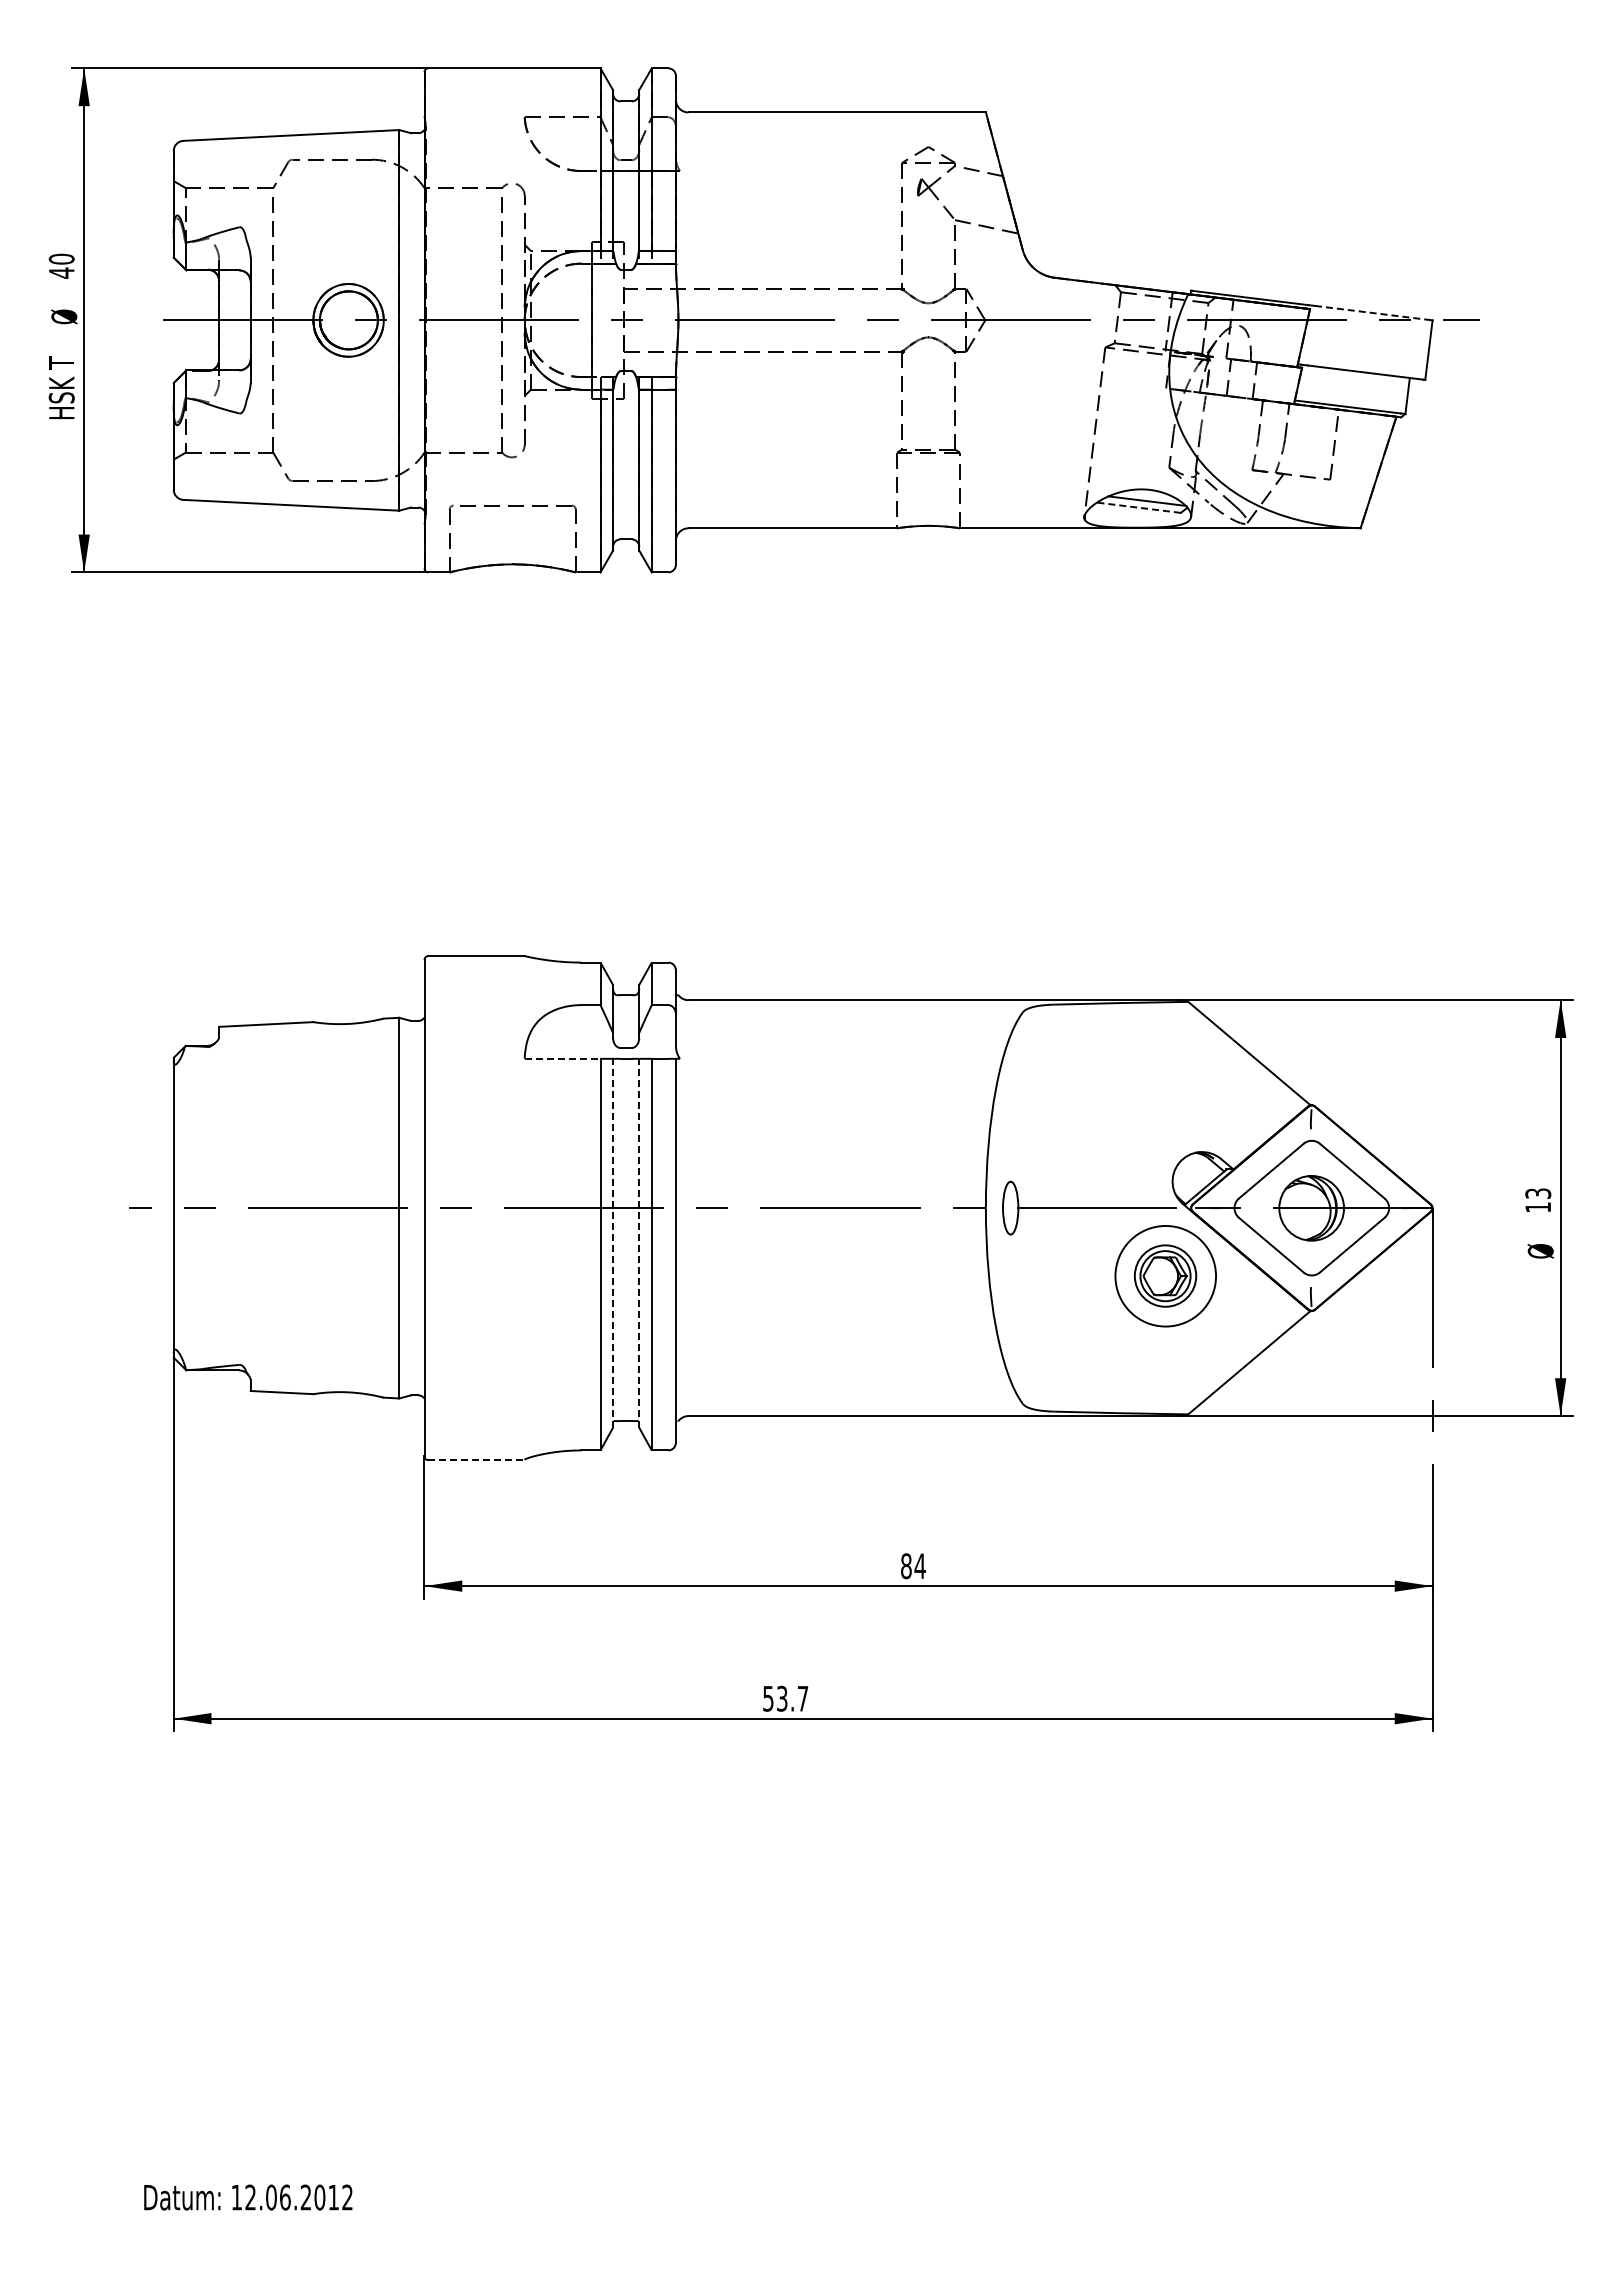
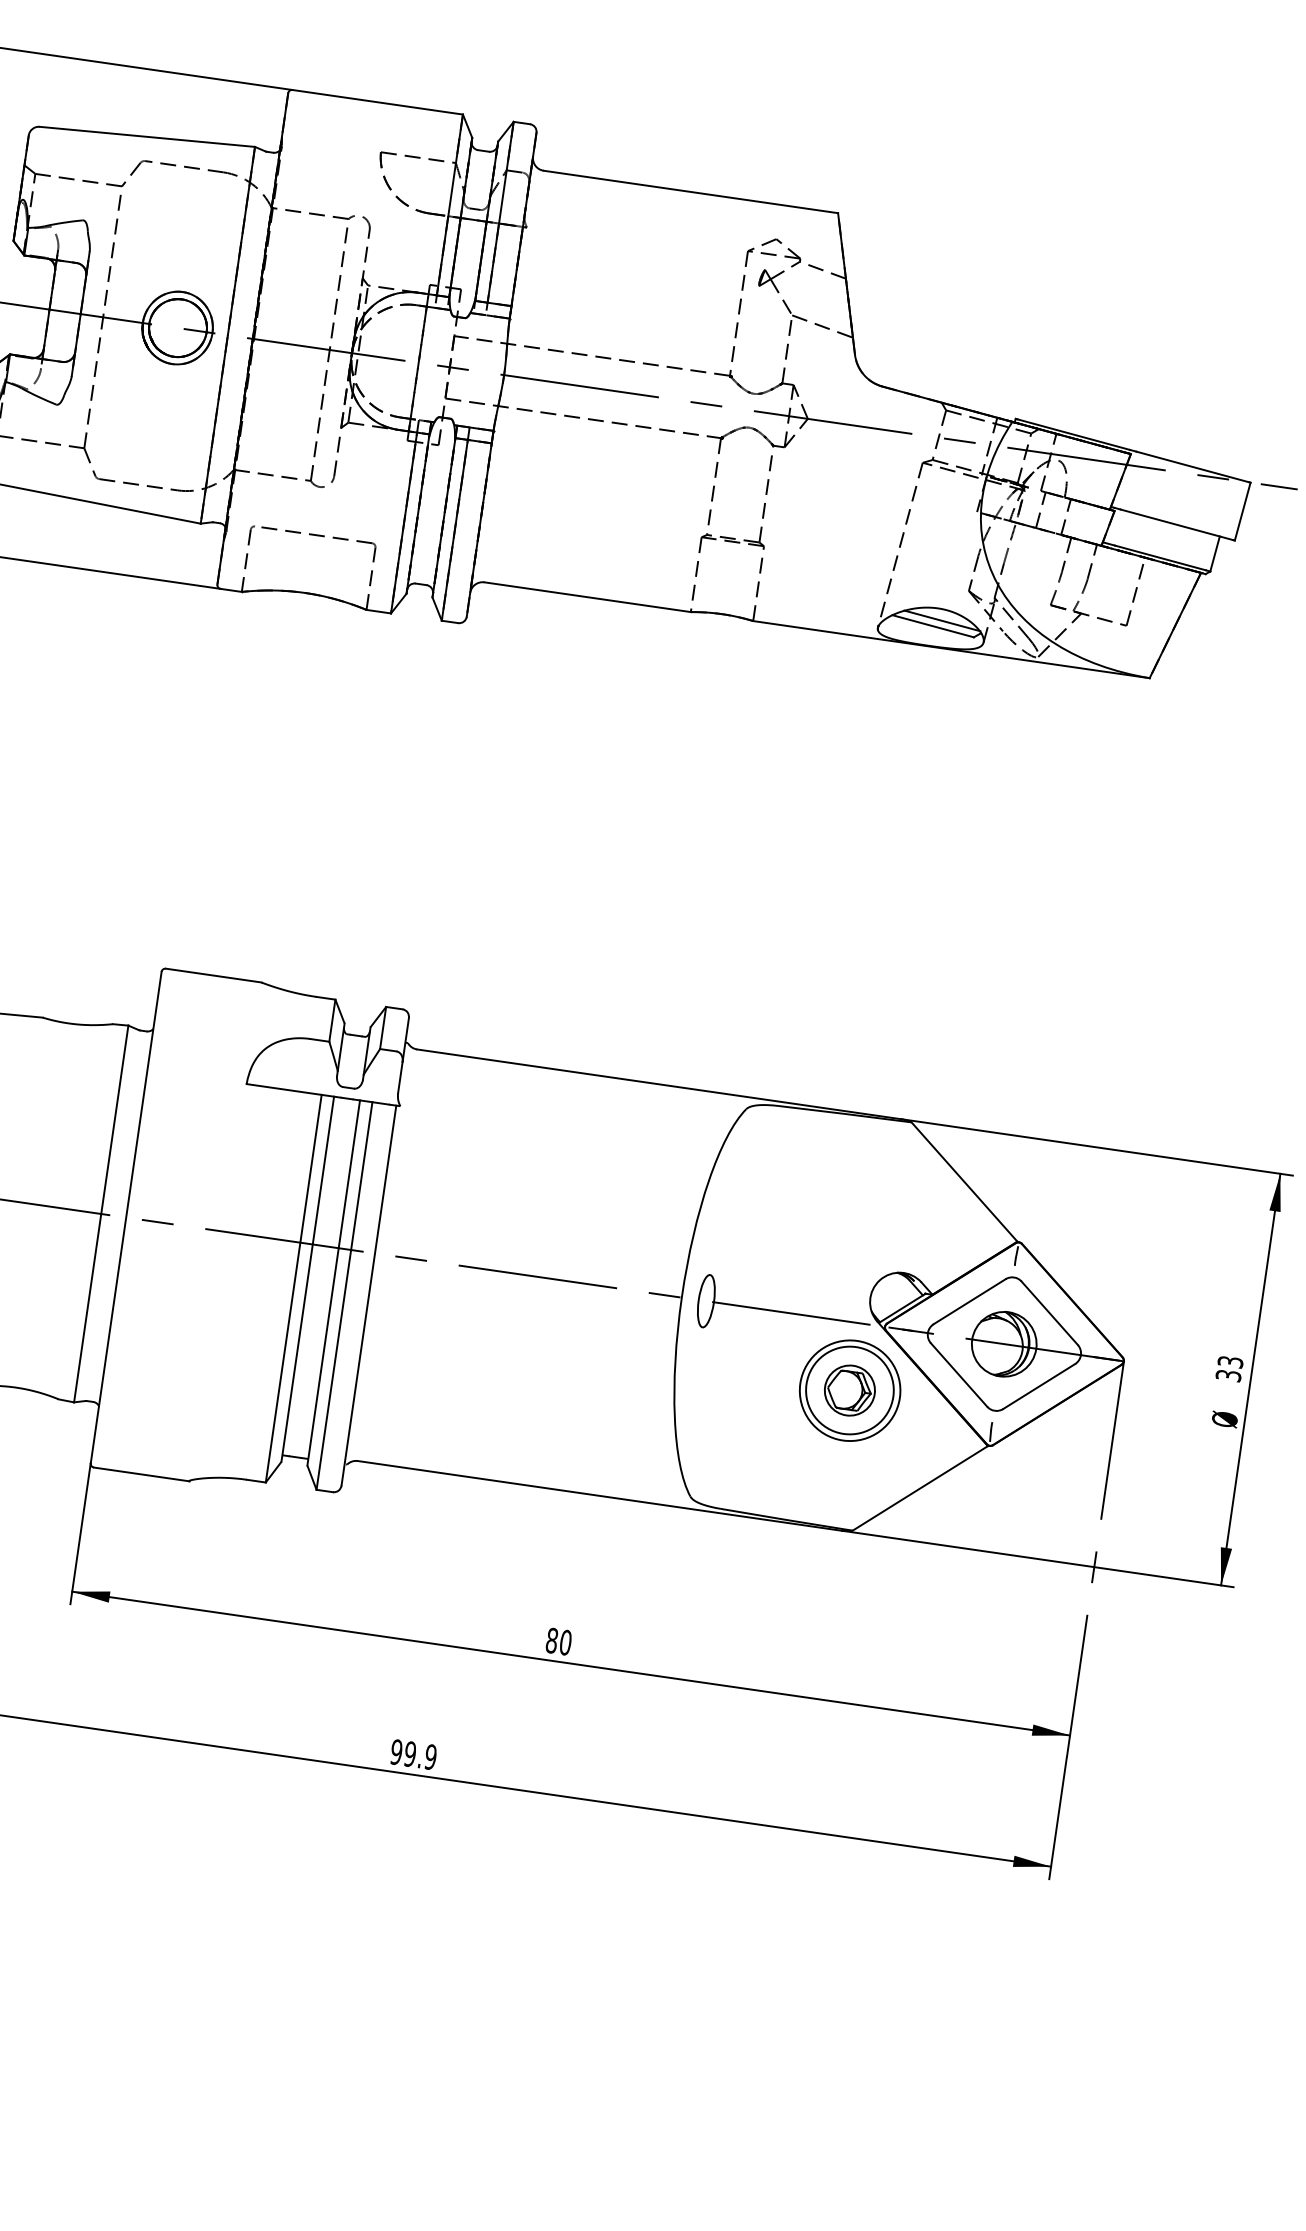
line: (1373, 313) -> (1193, 467), dashed -> solid
line: (1138, 507) -> (932, 625), dashed -> solid
line: (562, 1058) -> (284, 1089), dashed -> solid
text: (1538, 1207) -> (1228, 1375), 13 -> 33
line: (613, 1242) -> (308, 1278), dashed -> solid
line: (639, 1242) -> (334, 1282), dashed -> solid
circle: (1165, 1275) -> (849, 1389), size x1.43
line: (477, 1460) -> (142, 1474), dashed -> solid
text: (919, 1566) -> (565, 1642), 84 -> 80
text: (785, 1698) -> (413, 1754), 53.7 -> 99.9

